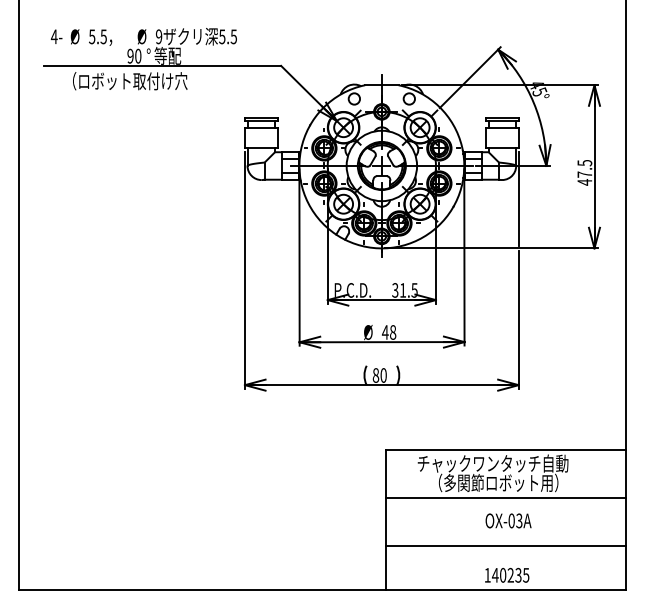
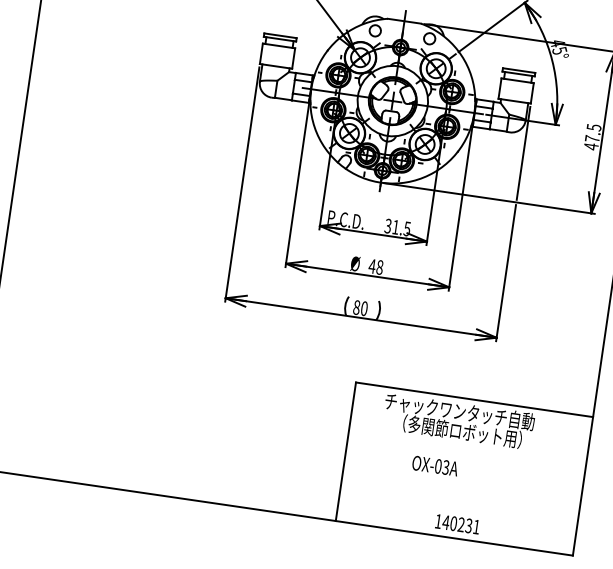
line: (505, 497) -> (467, 447), removed
text: (508, 520) -> (435, 465), moved
line: (505, 545) -> (460, 494), removed
text: (526, 575) -> (476, 527), 140235 -> 140231

